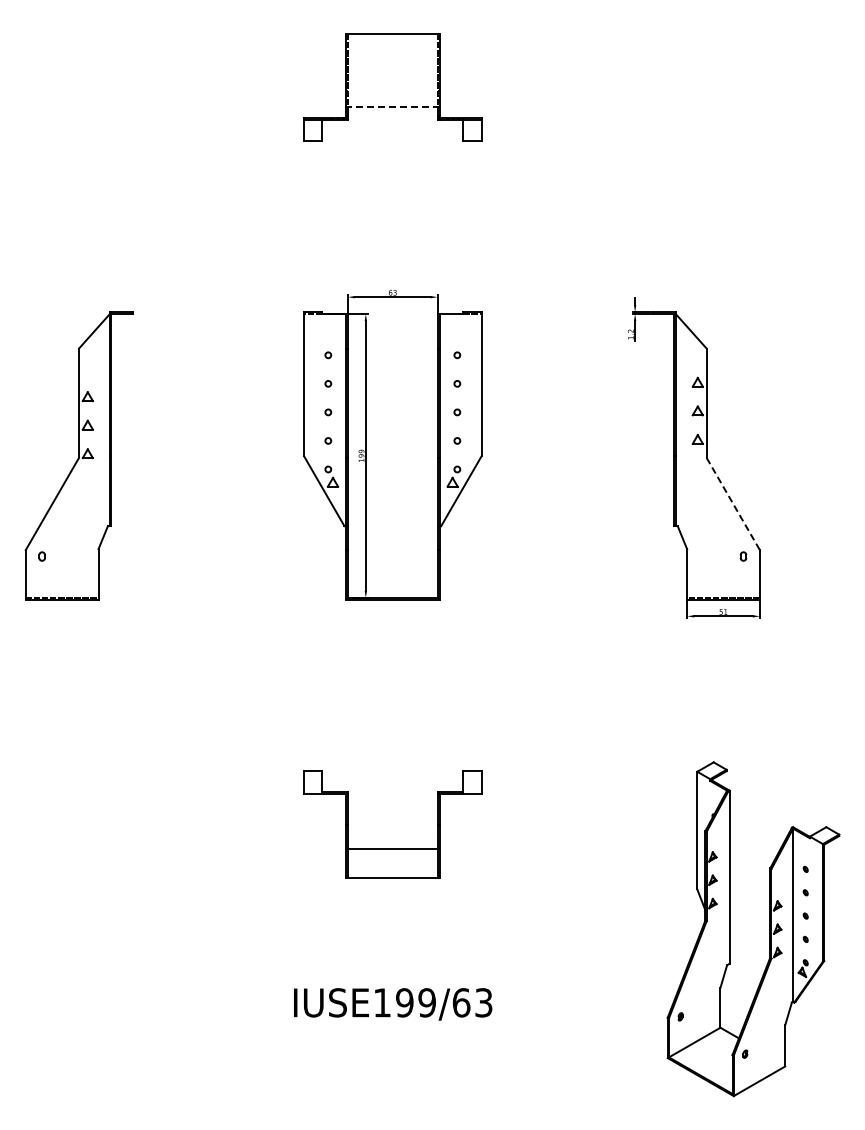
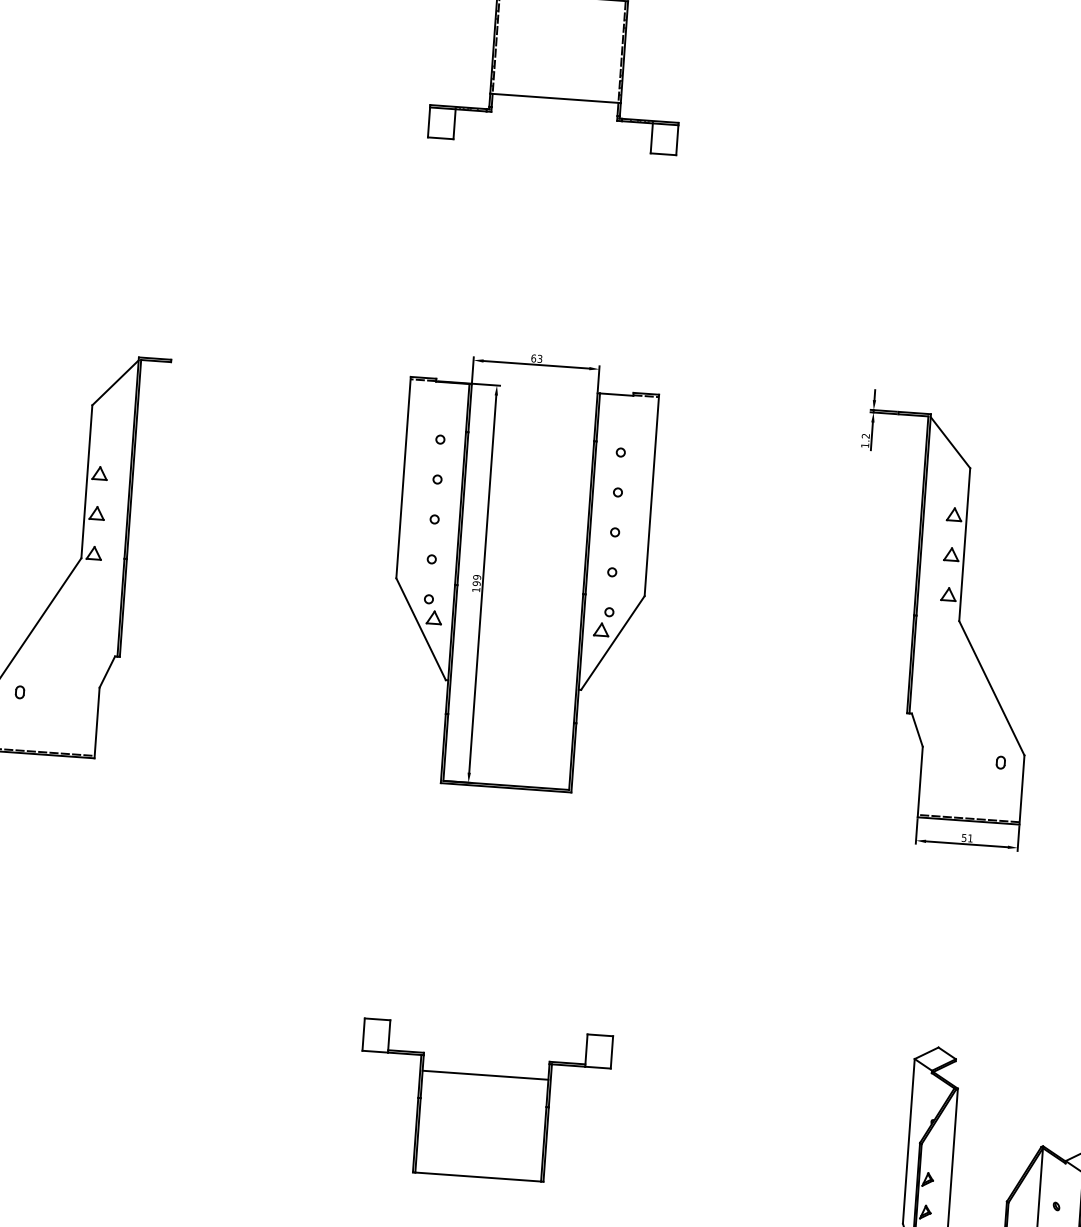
line: (392, 106) -> (555, 98), dashed -> solid
line: (733, 504) -> (992, 688), dashed -> solid
line: (392, 849) -> (485, 1075), moved

